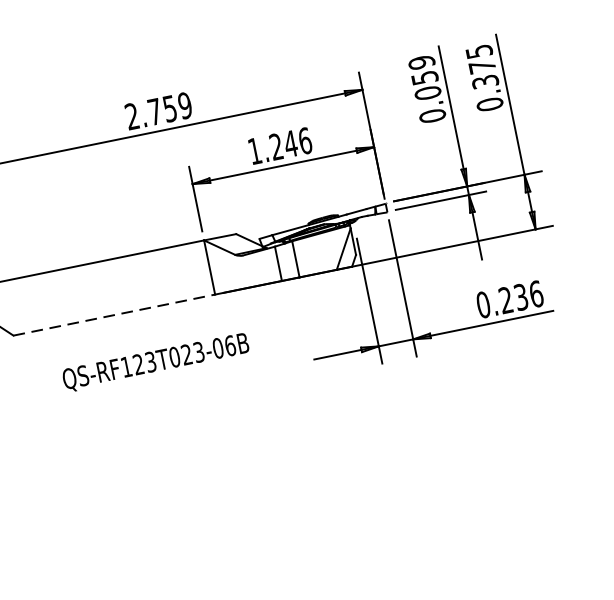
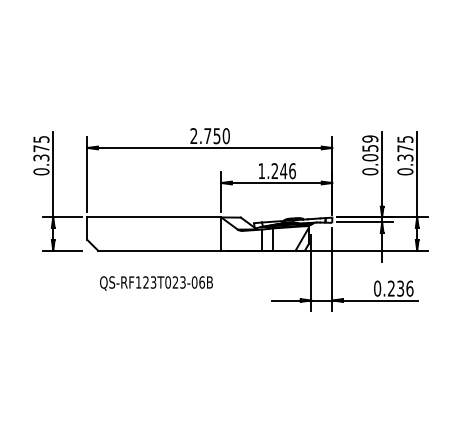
text: (184, 106) -> (225, 136), 2.759 -> 2.750
line: (114, 315) -> (159, 250), dashed -> solid
text: (156, 362) -> (156, 283), moved

